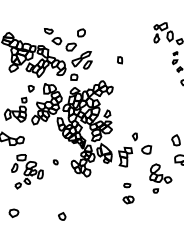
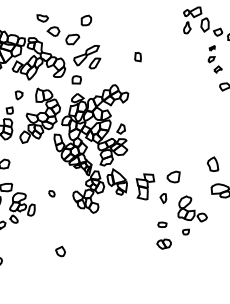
part: (134, 136) -> (162, 198), moved
part: (128, 193) -> (164, 235), moved
part: (62, 216) -> (61, 251), moved

